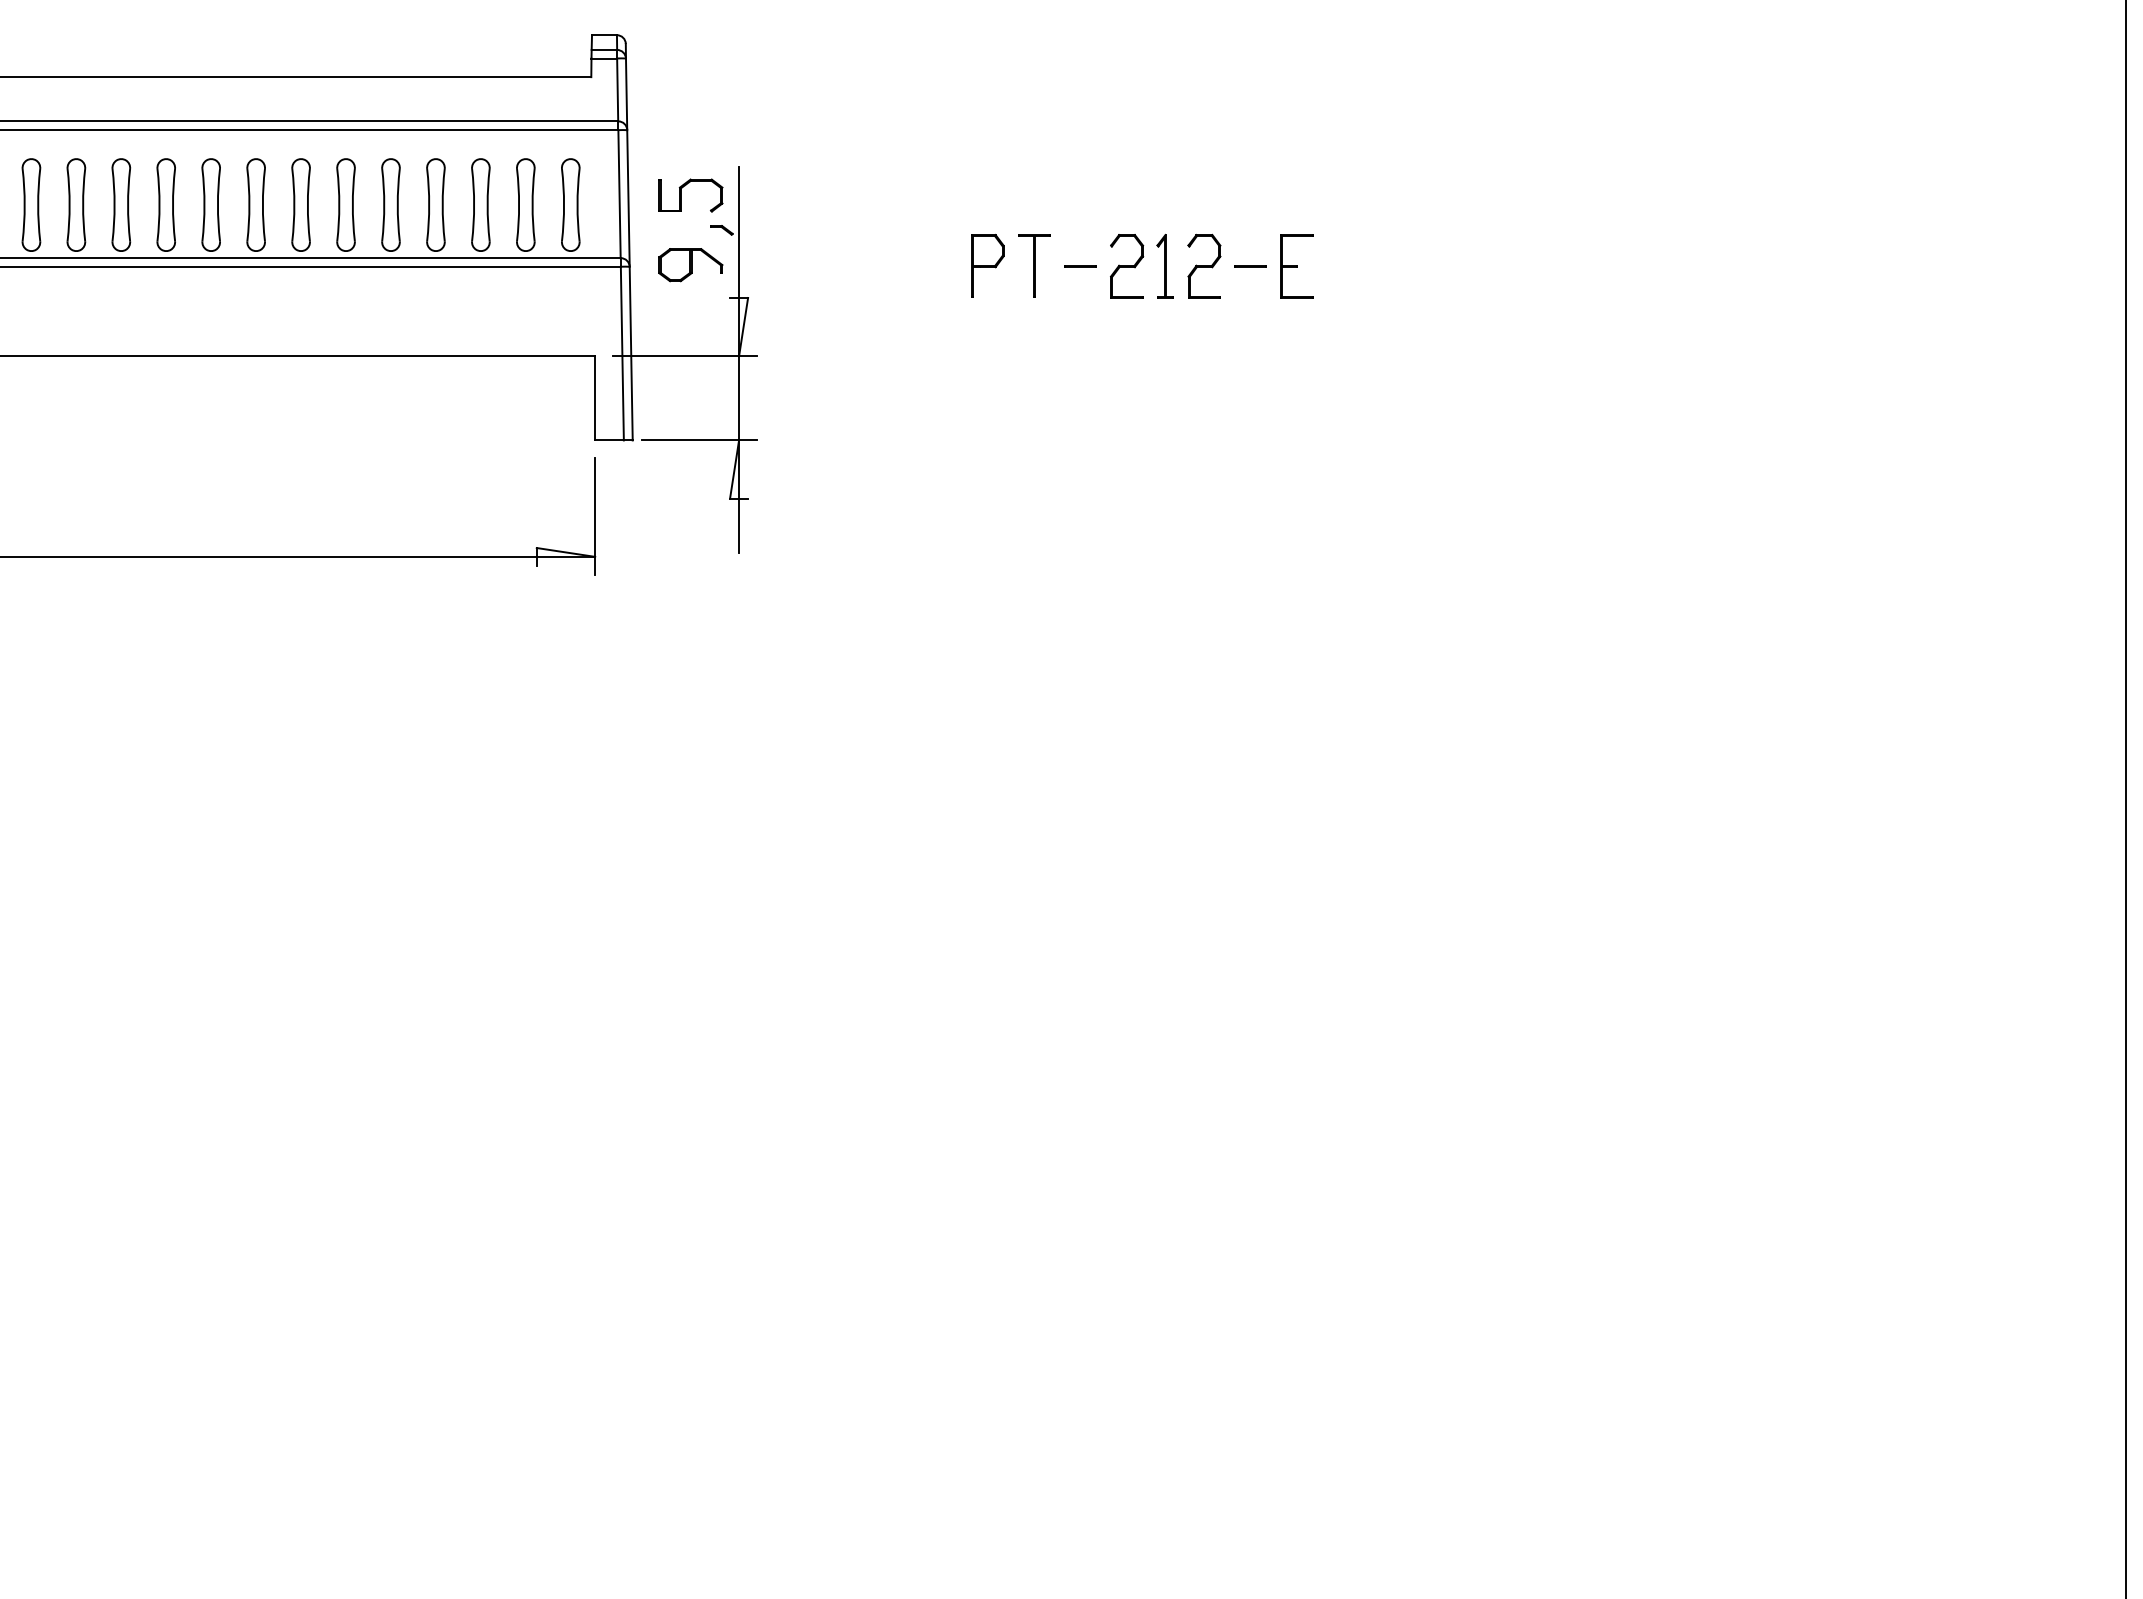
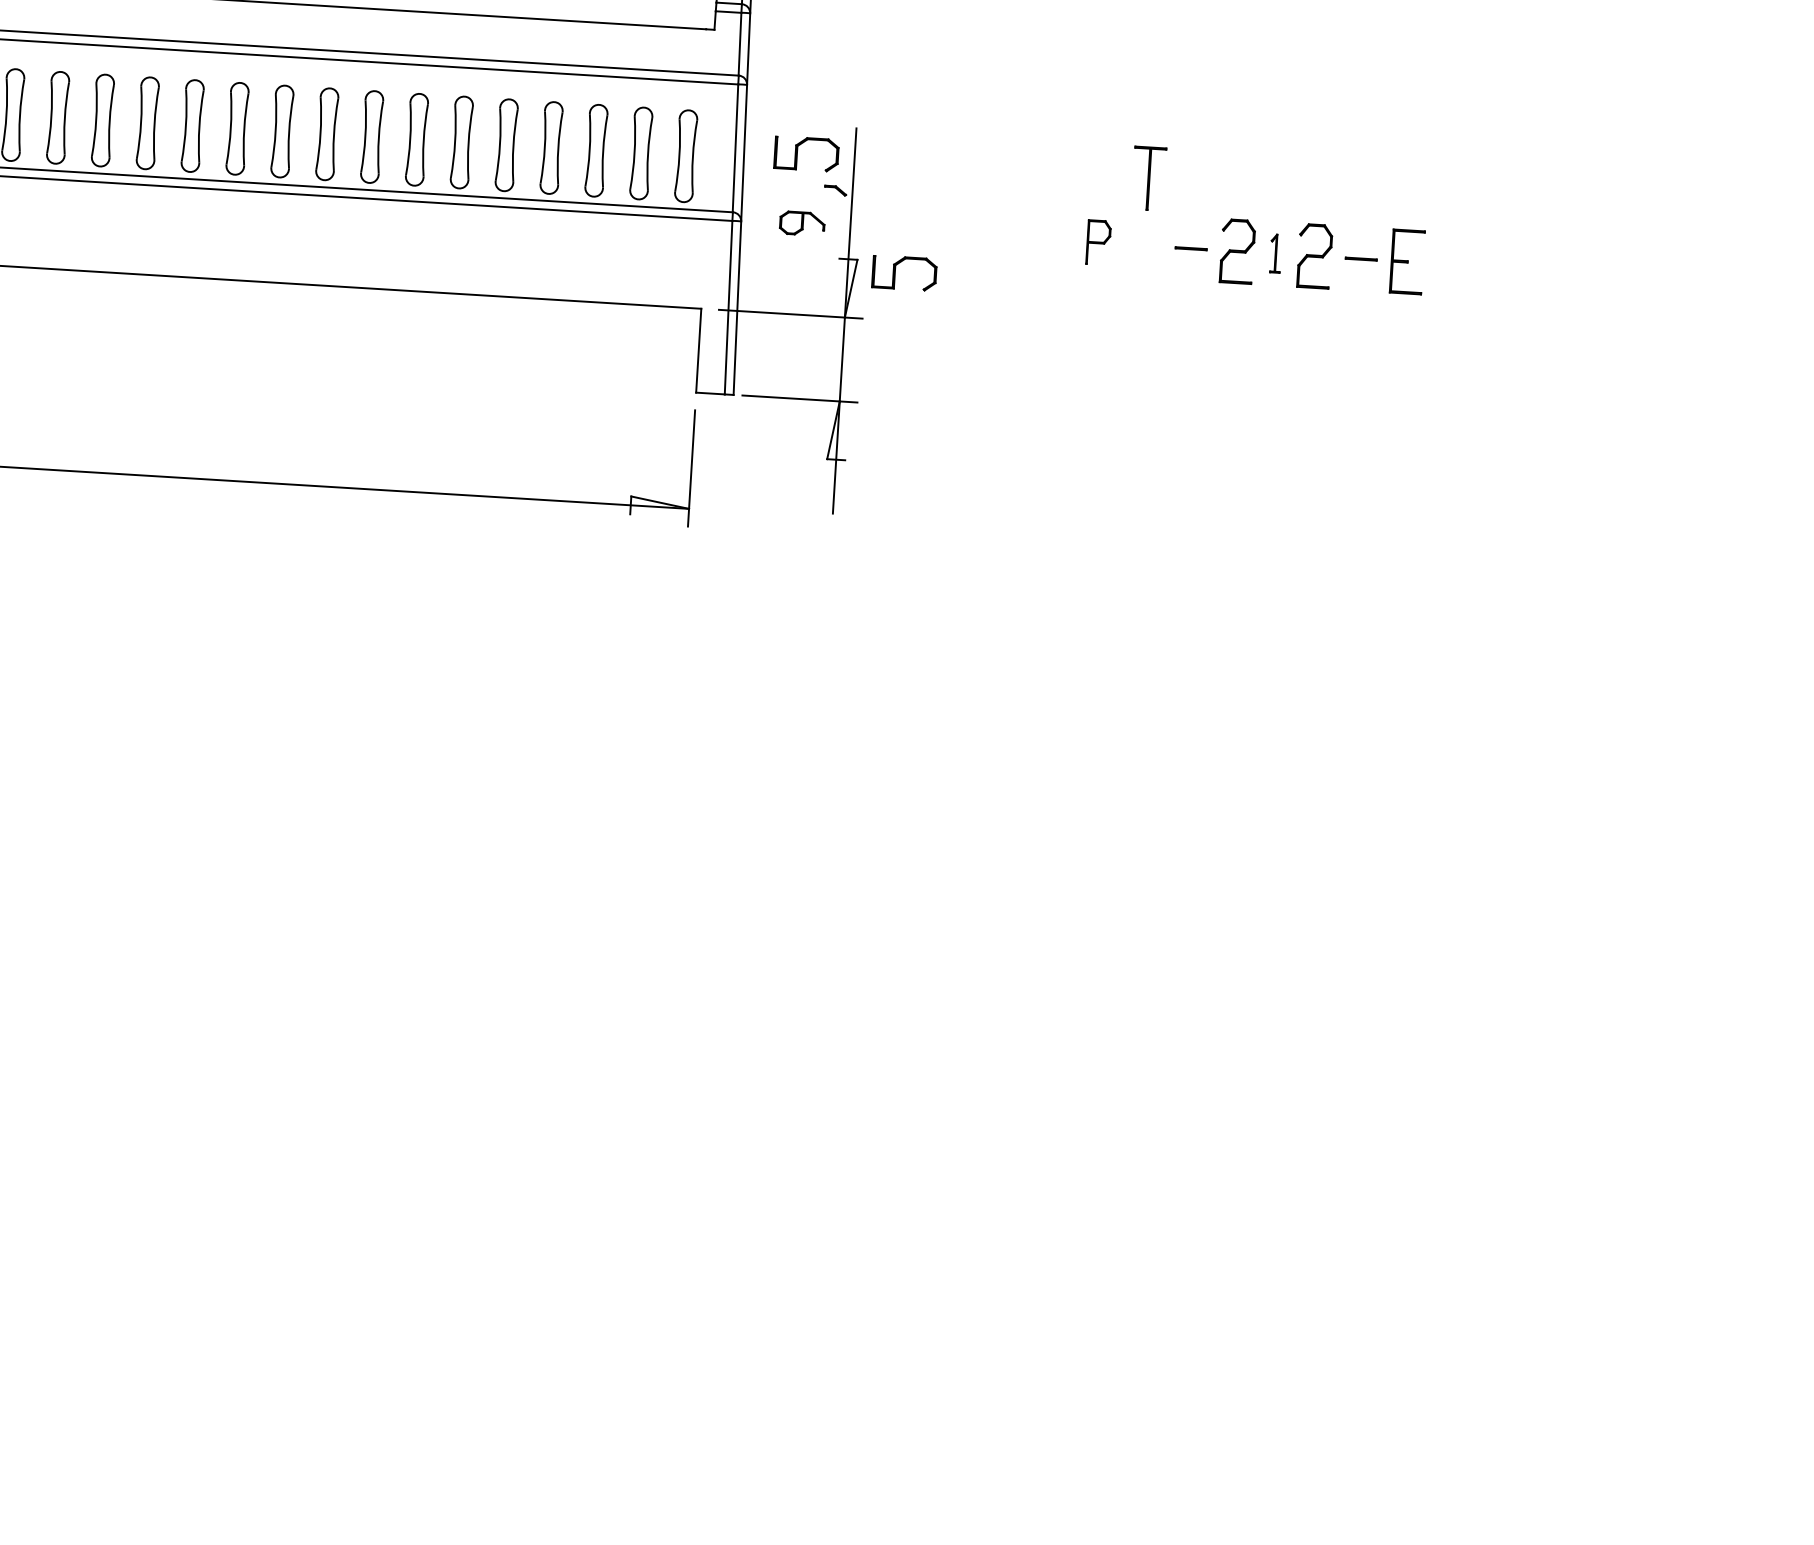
part: (690, 265) -> (801, 223), size x0.7
part: (987, 265) -> (1098, 241), size x0.7
part: (1034, 265) -> (1149, 177), moved
part: (1164, 265) -> (1275, 252), size x0.6
part: (786, 308) -> (895, 272), added

